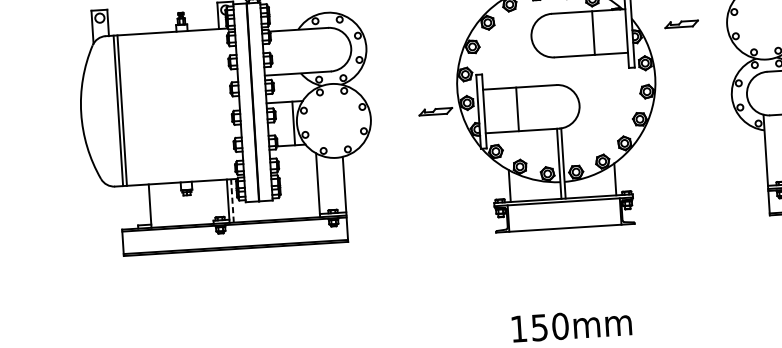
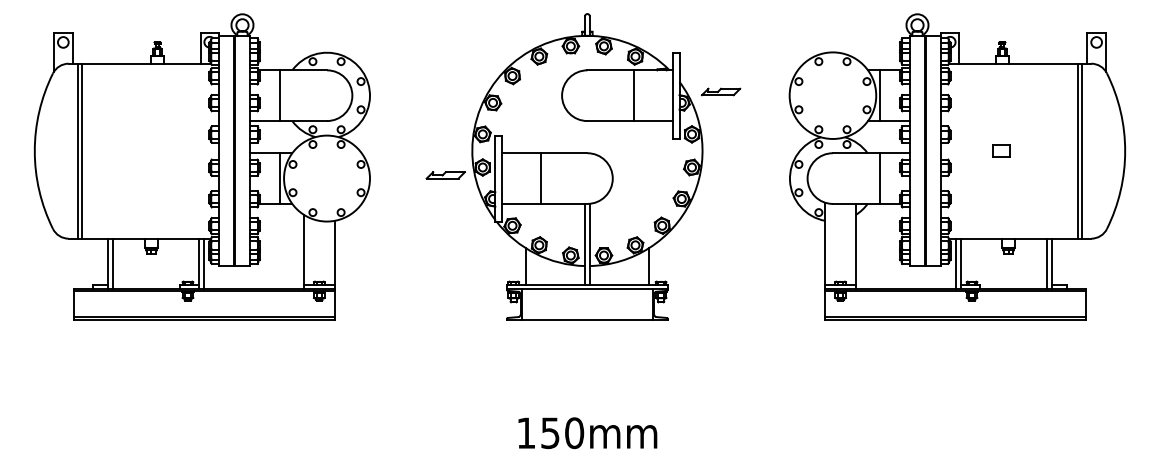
part: (681, 23) -> (720, 91), moved
line: (289, 52) -> (280, 95), added
line: (232, 200) -> (203, 263), dashed -> solid
line: (154, 205) -> (112, 263), added

